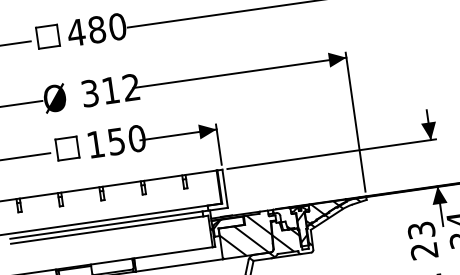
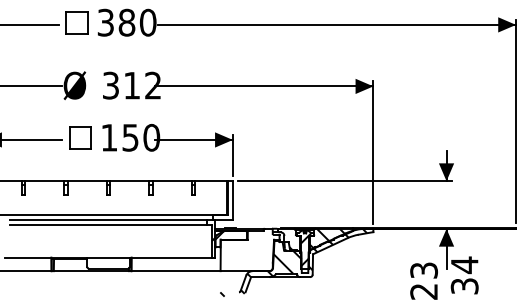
text: (76, 32) -> (105, 22), 480 -> 380
hatch: (245, 235) -> (246, 250), removed

